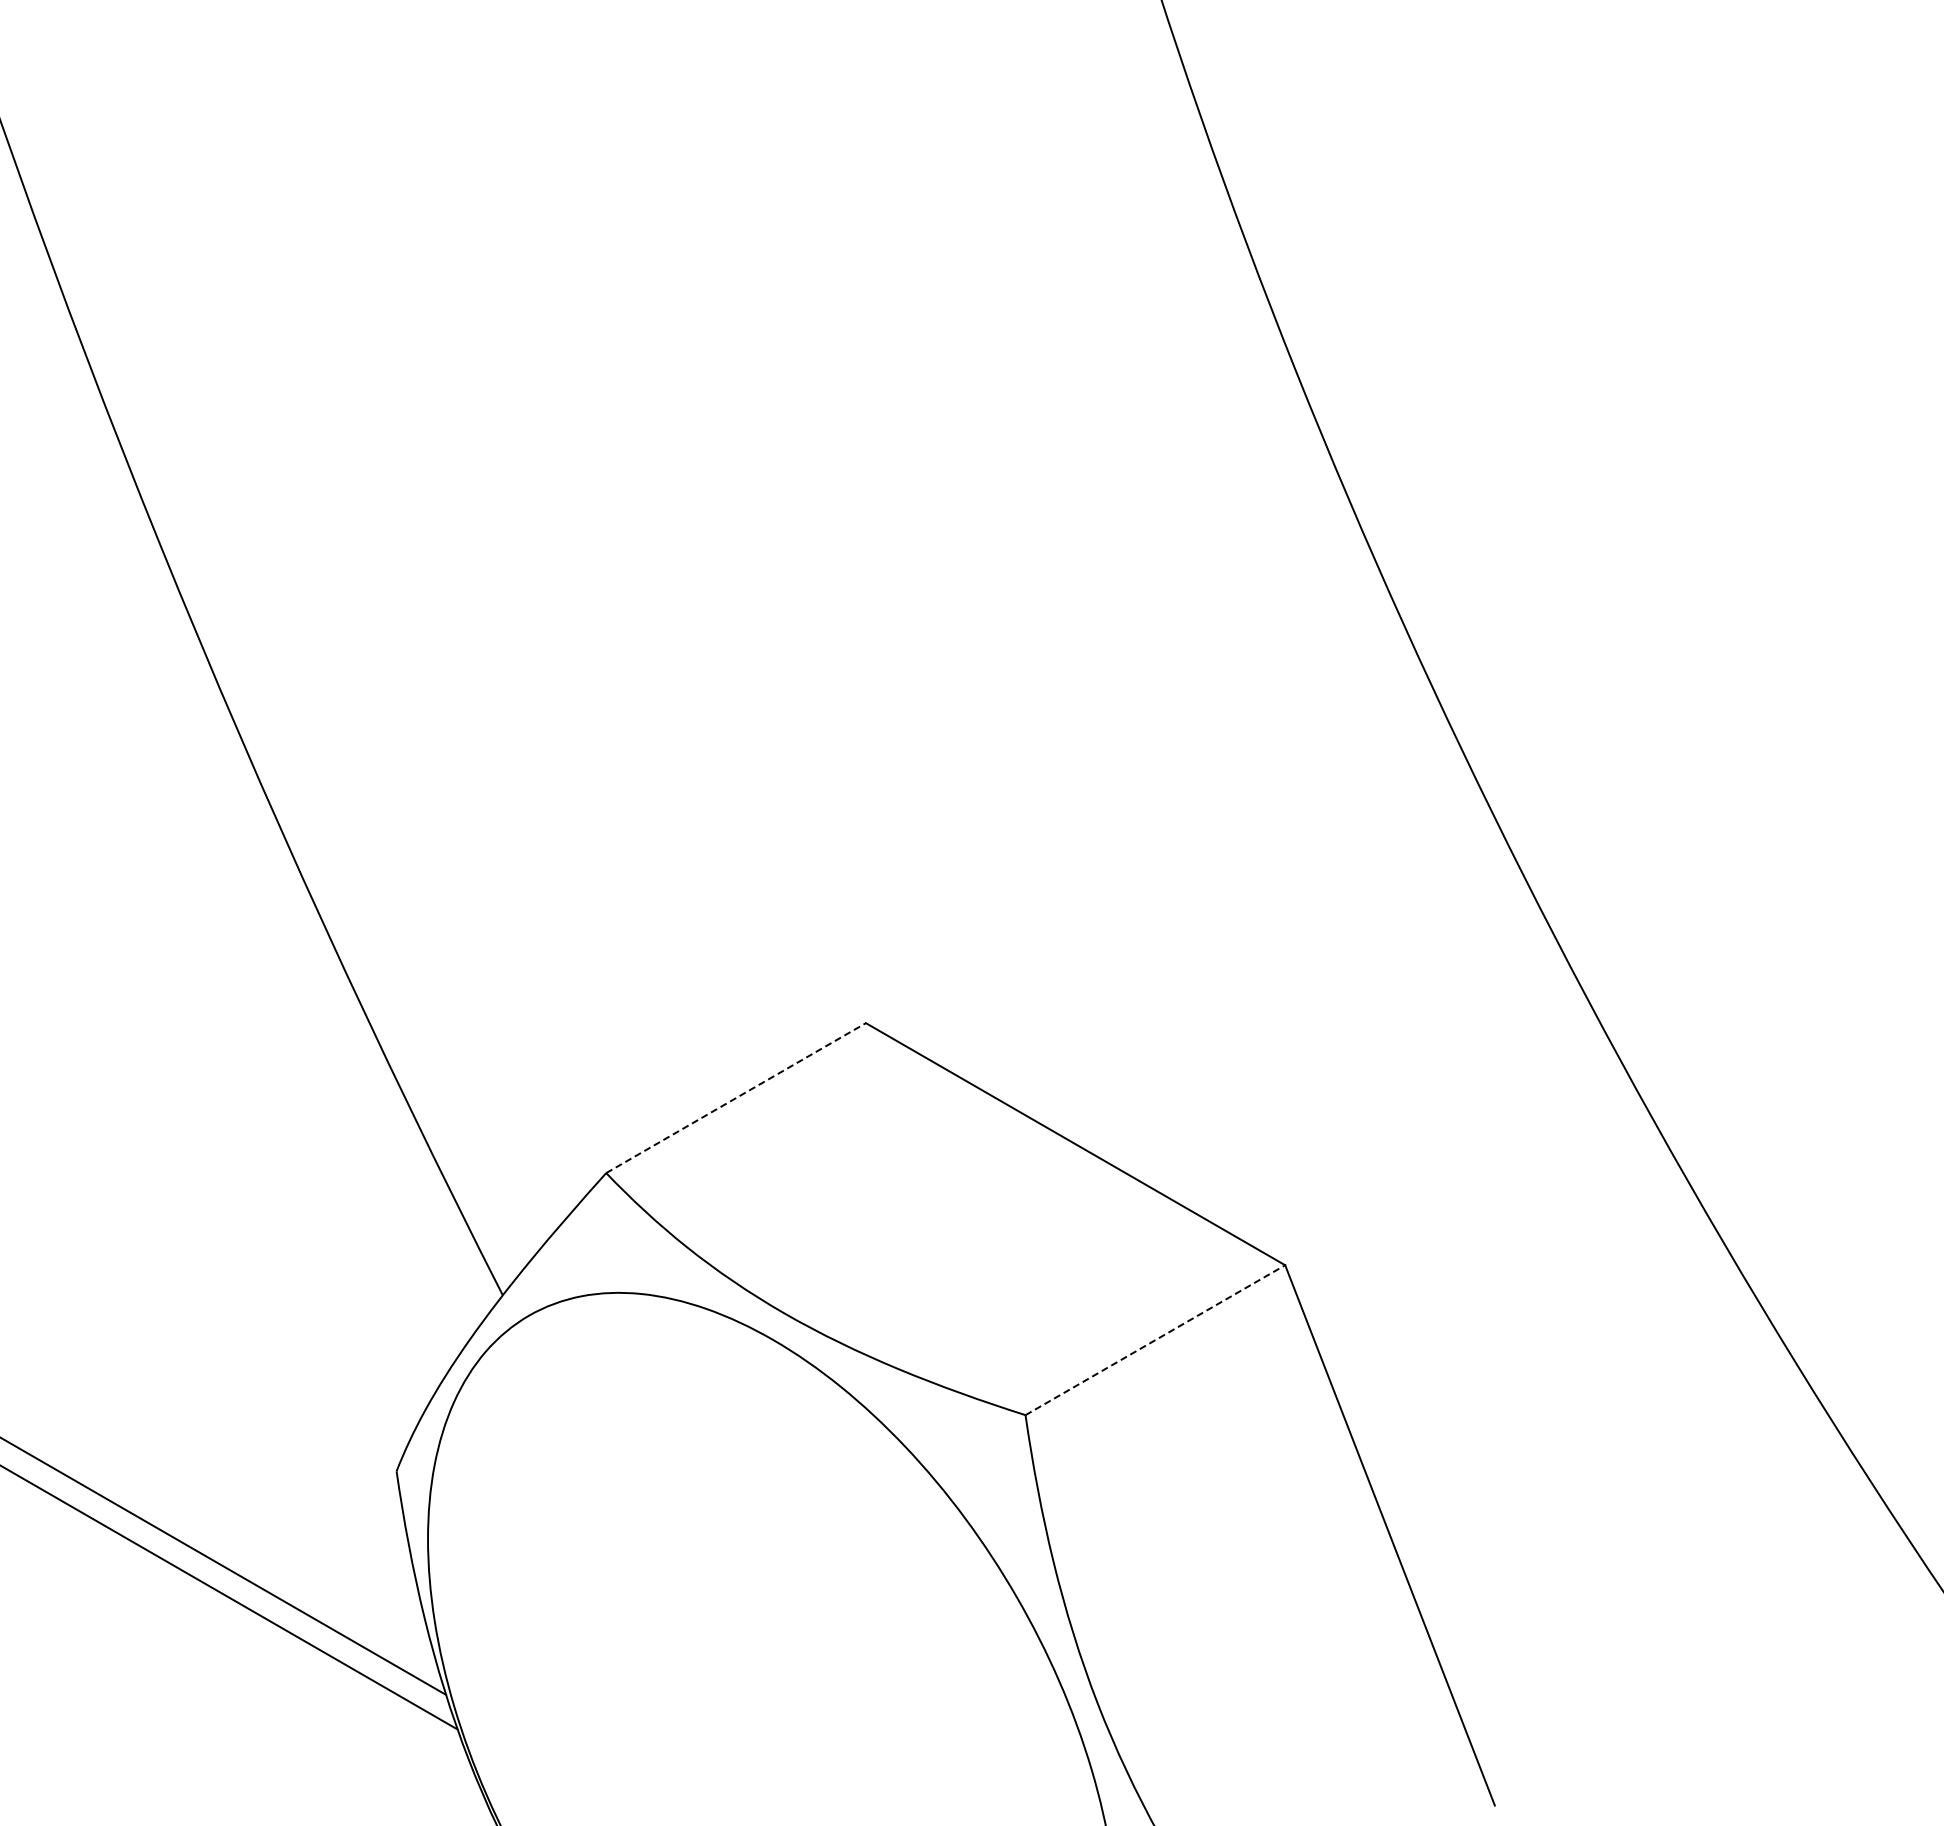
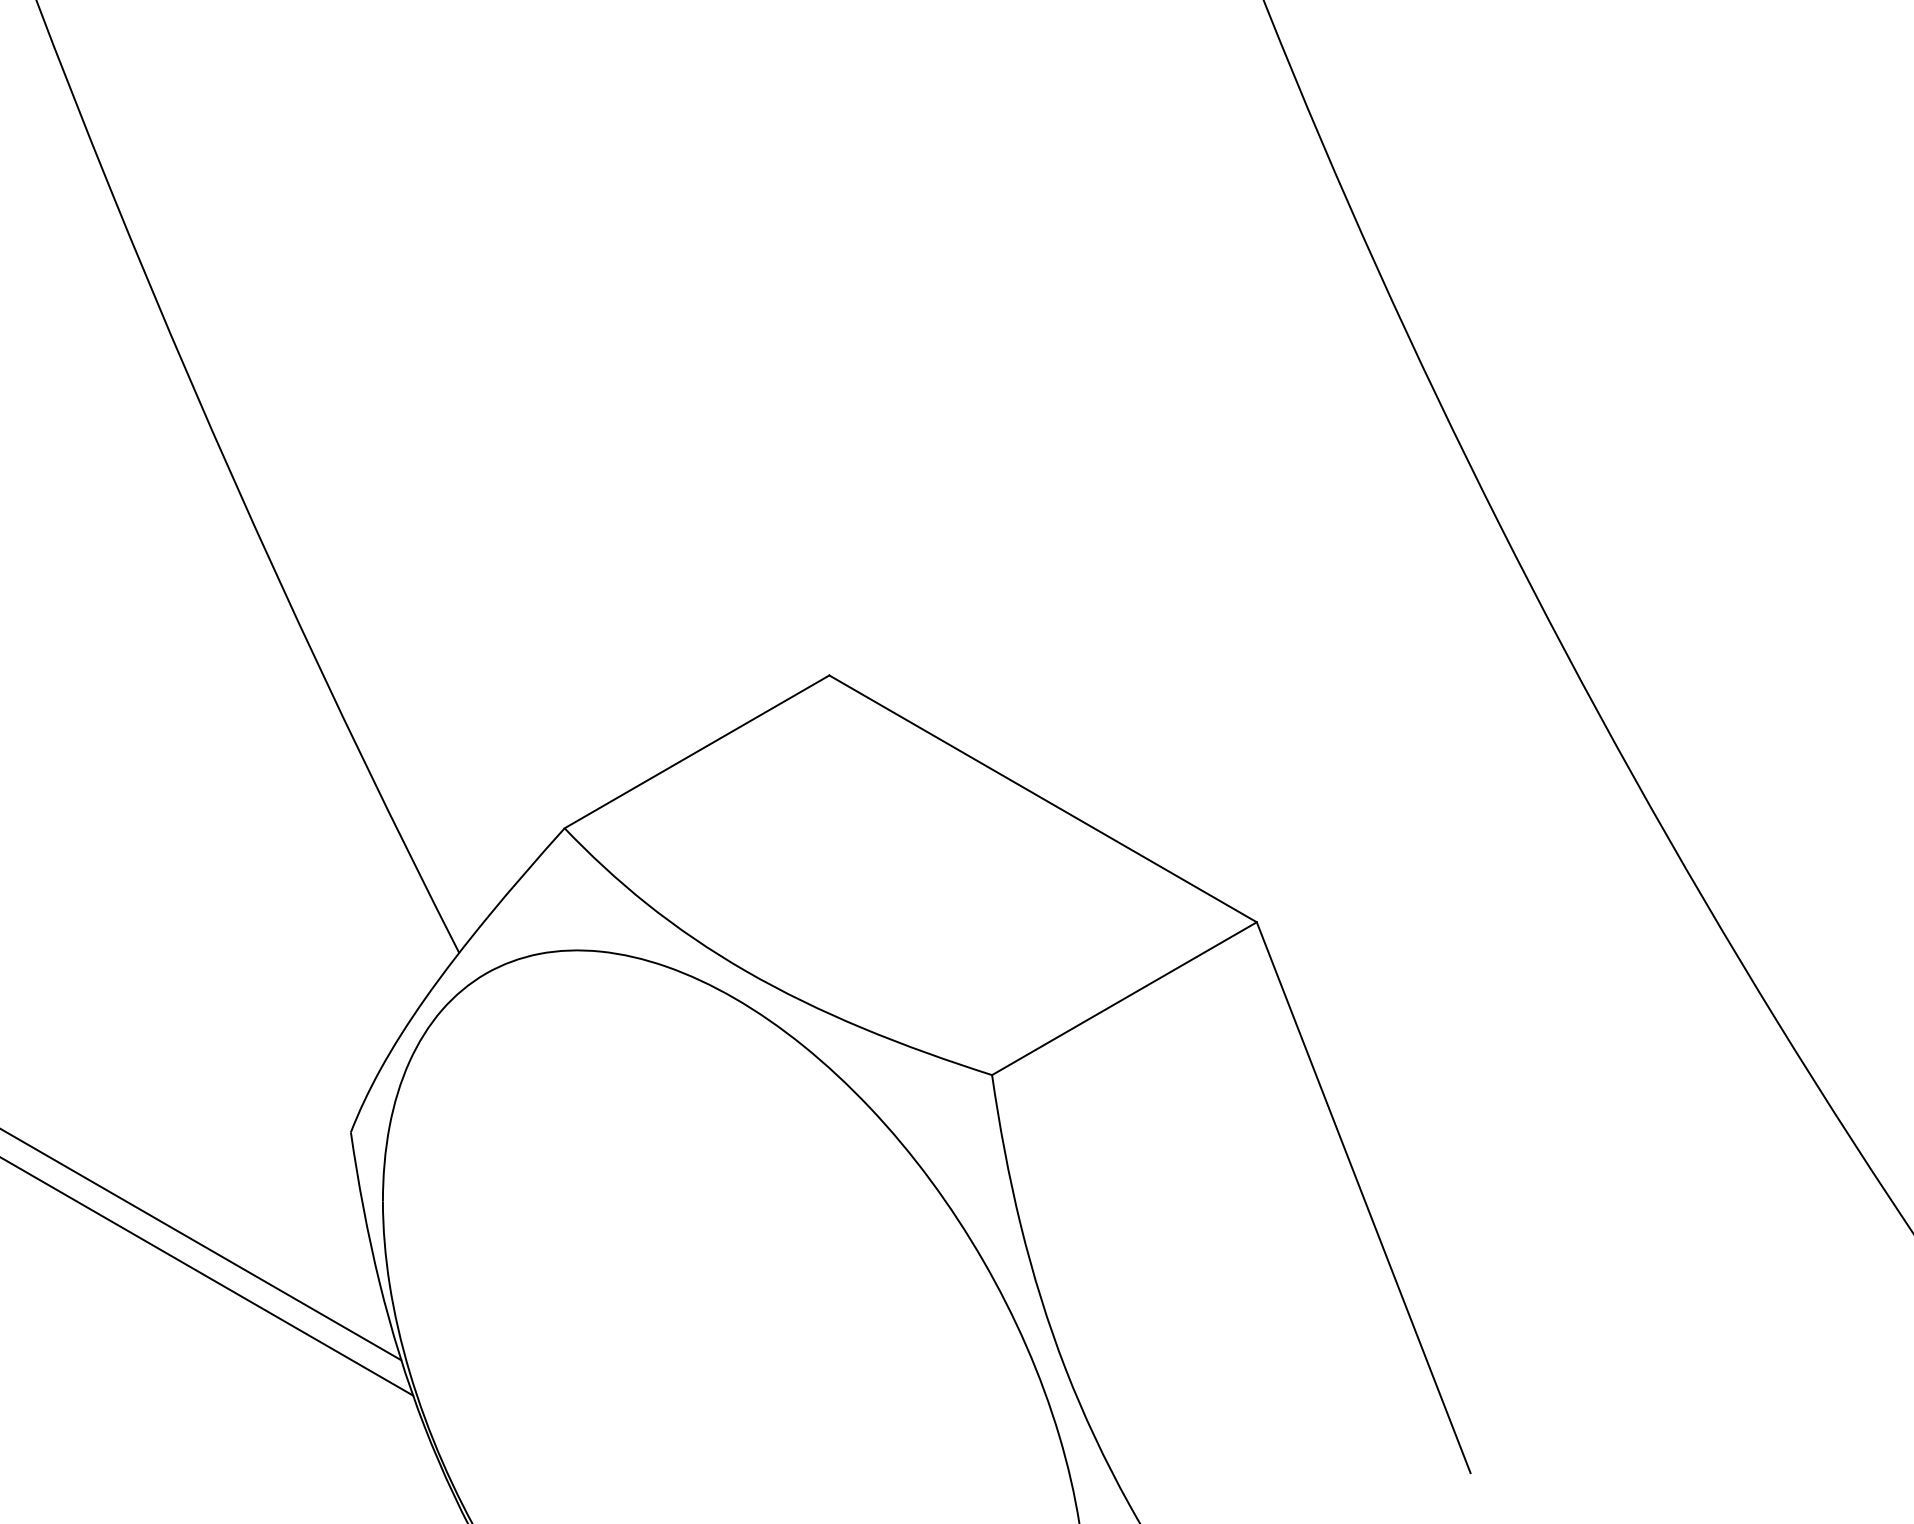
line: (736, 1098) -> (697, 752), dashed -> solid
line: (1155, 1340) -> (1124, 998), dashed -> solid

